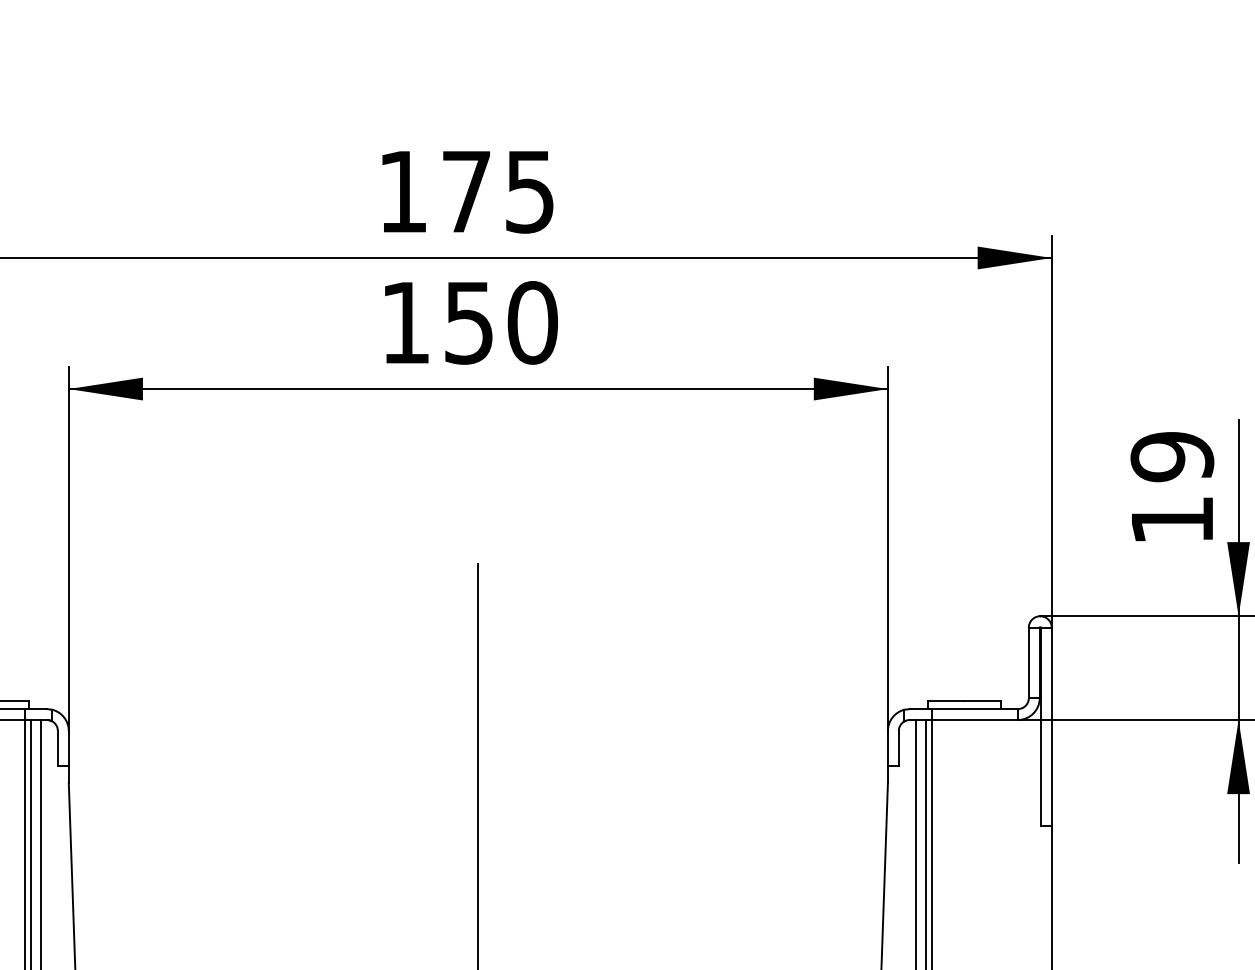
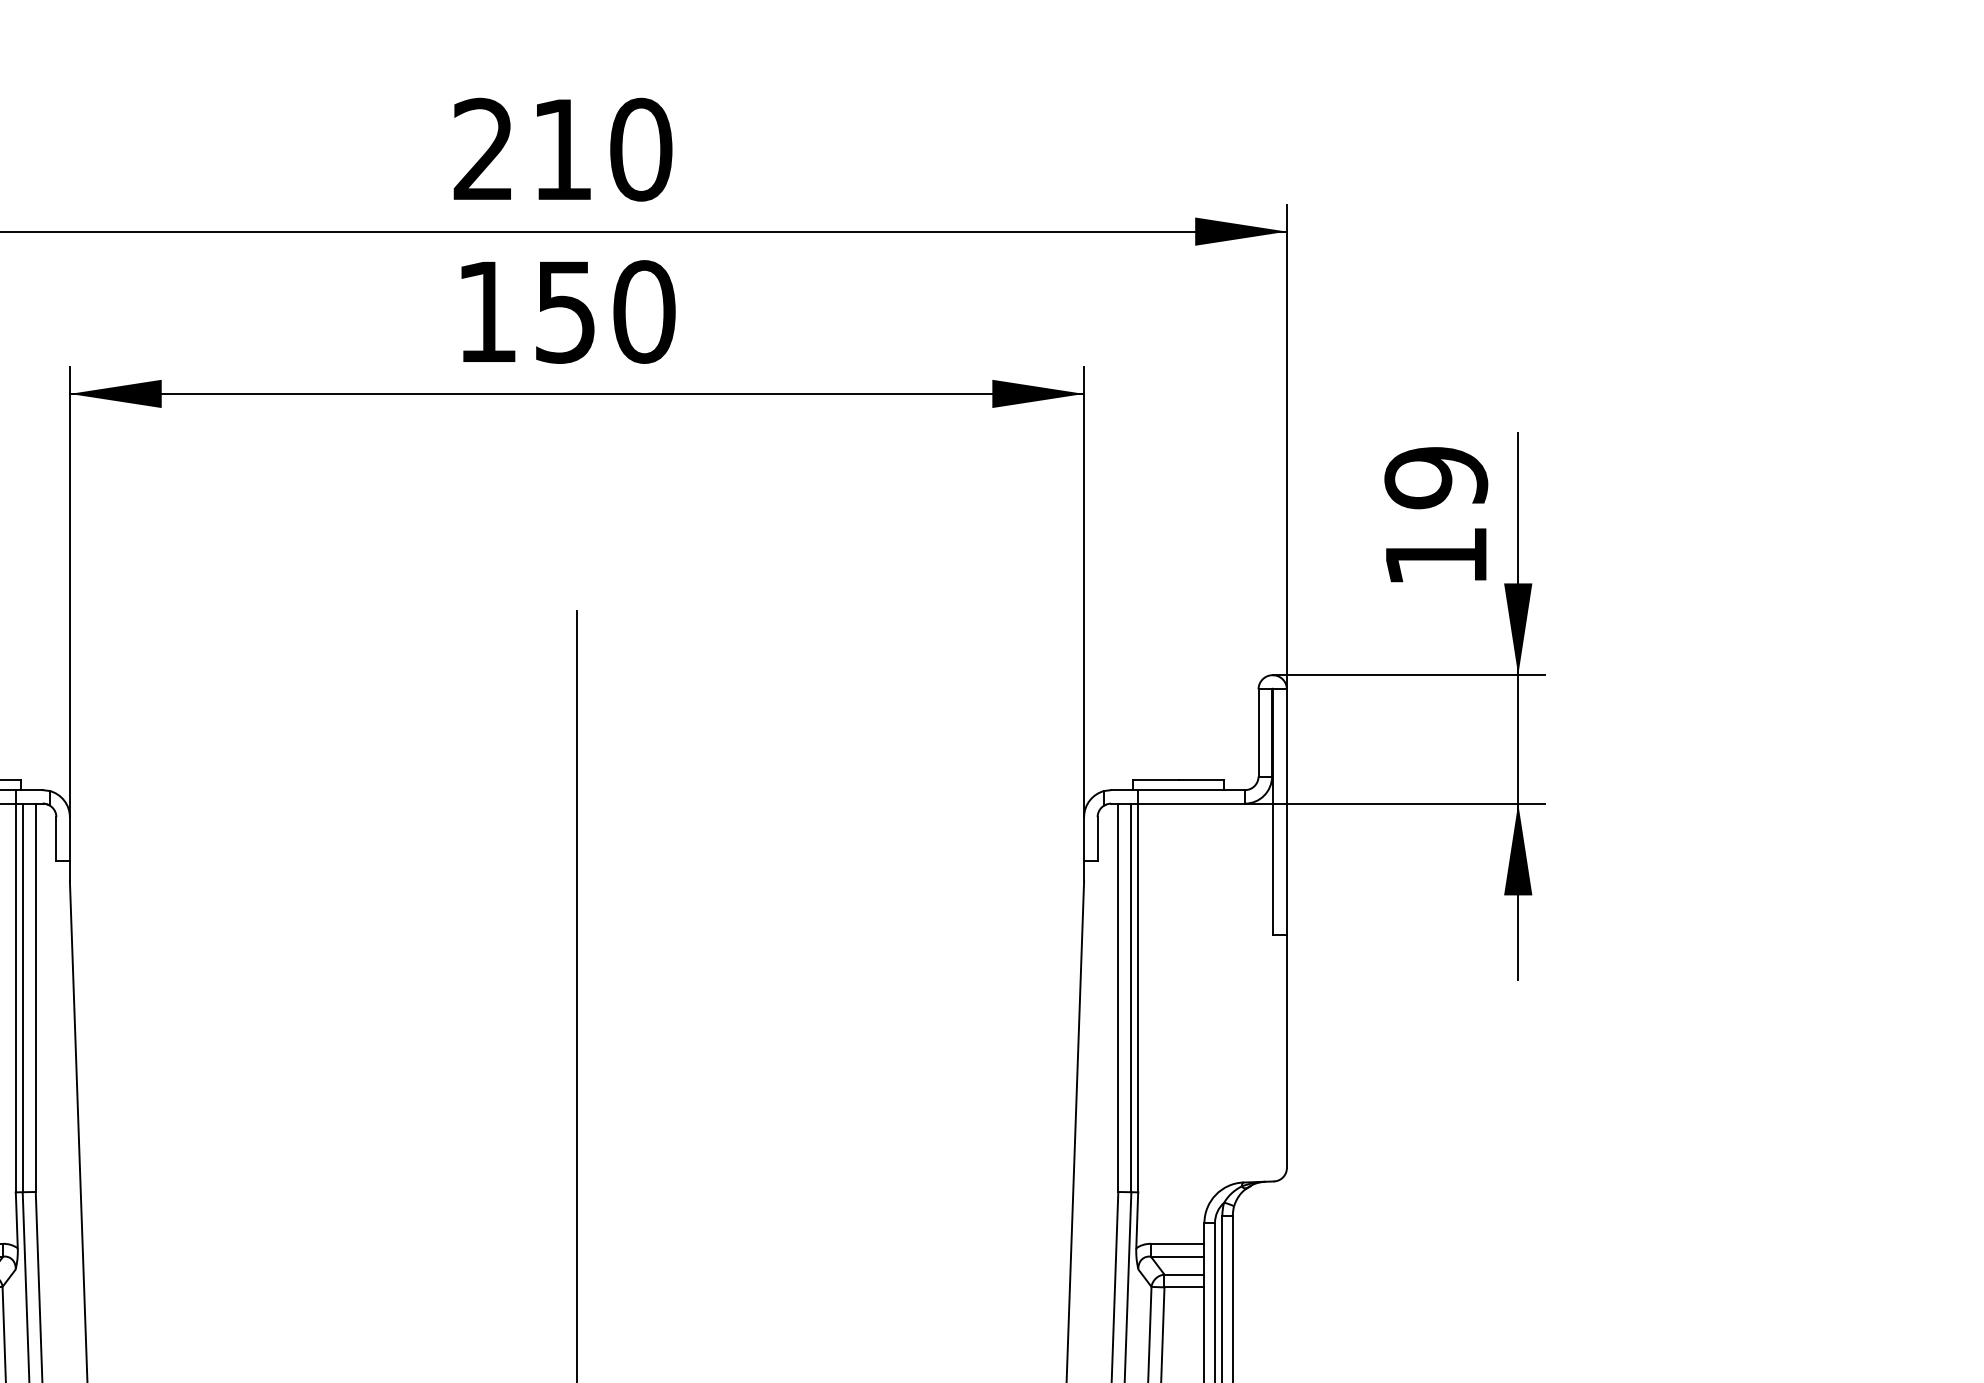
text: (466, 191) -> (562, 149), 175 -> 210

